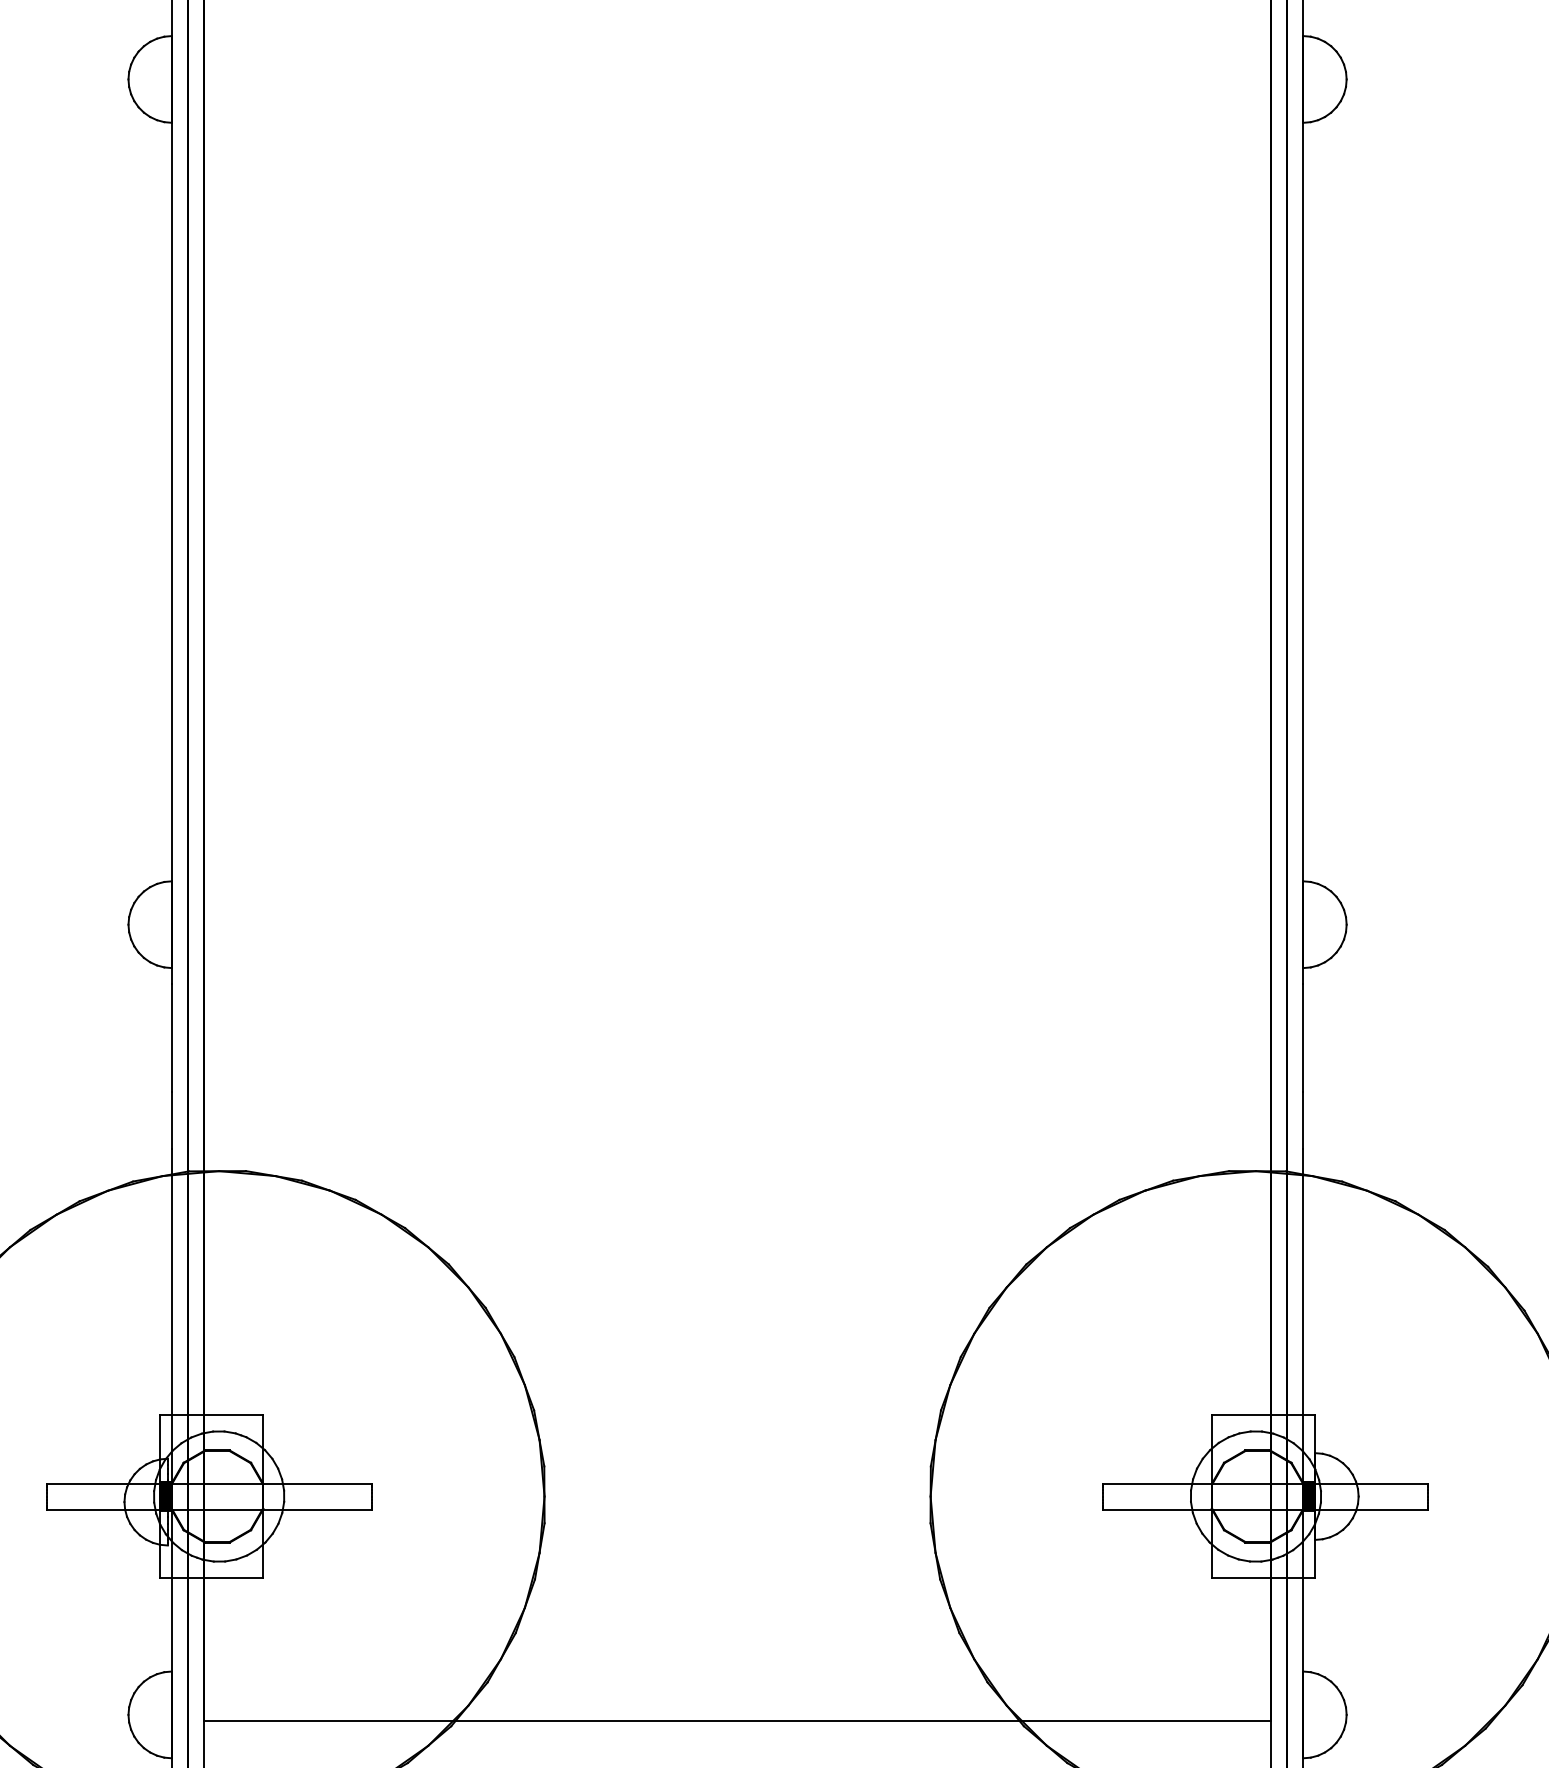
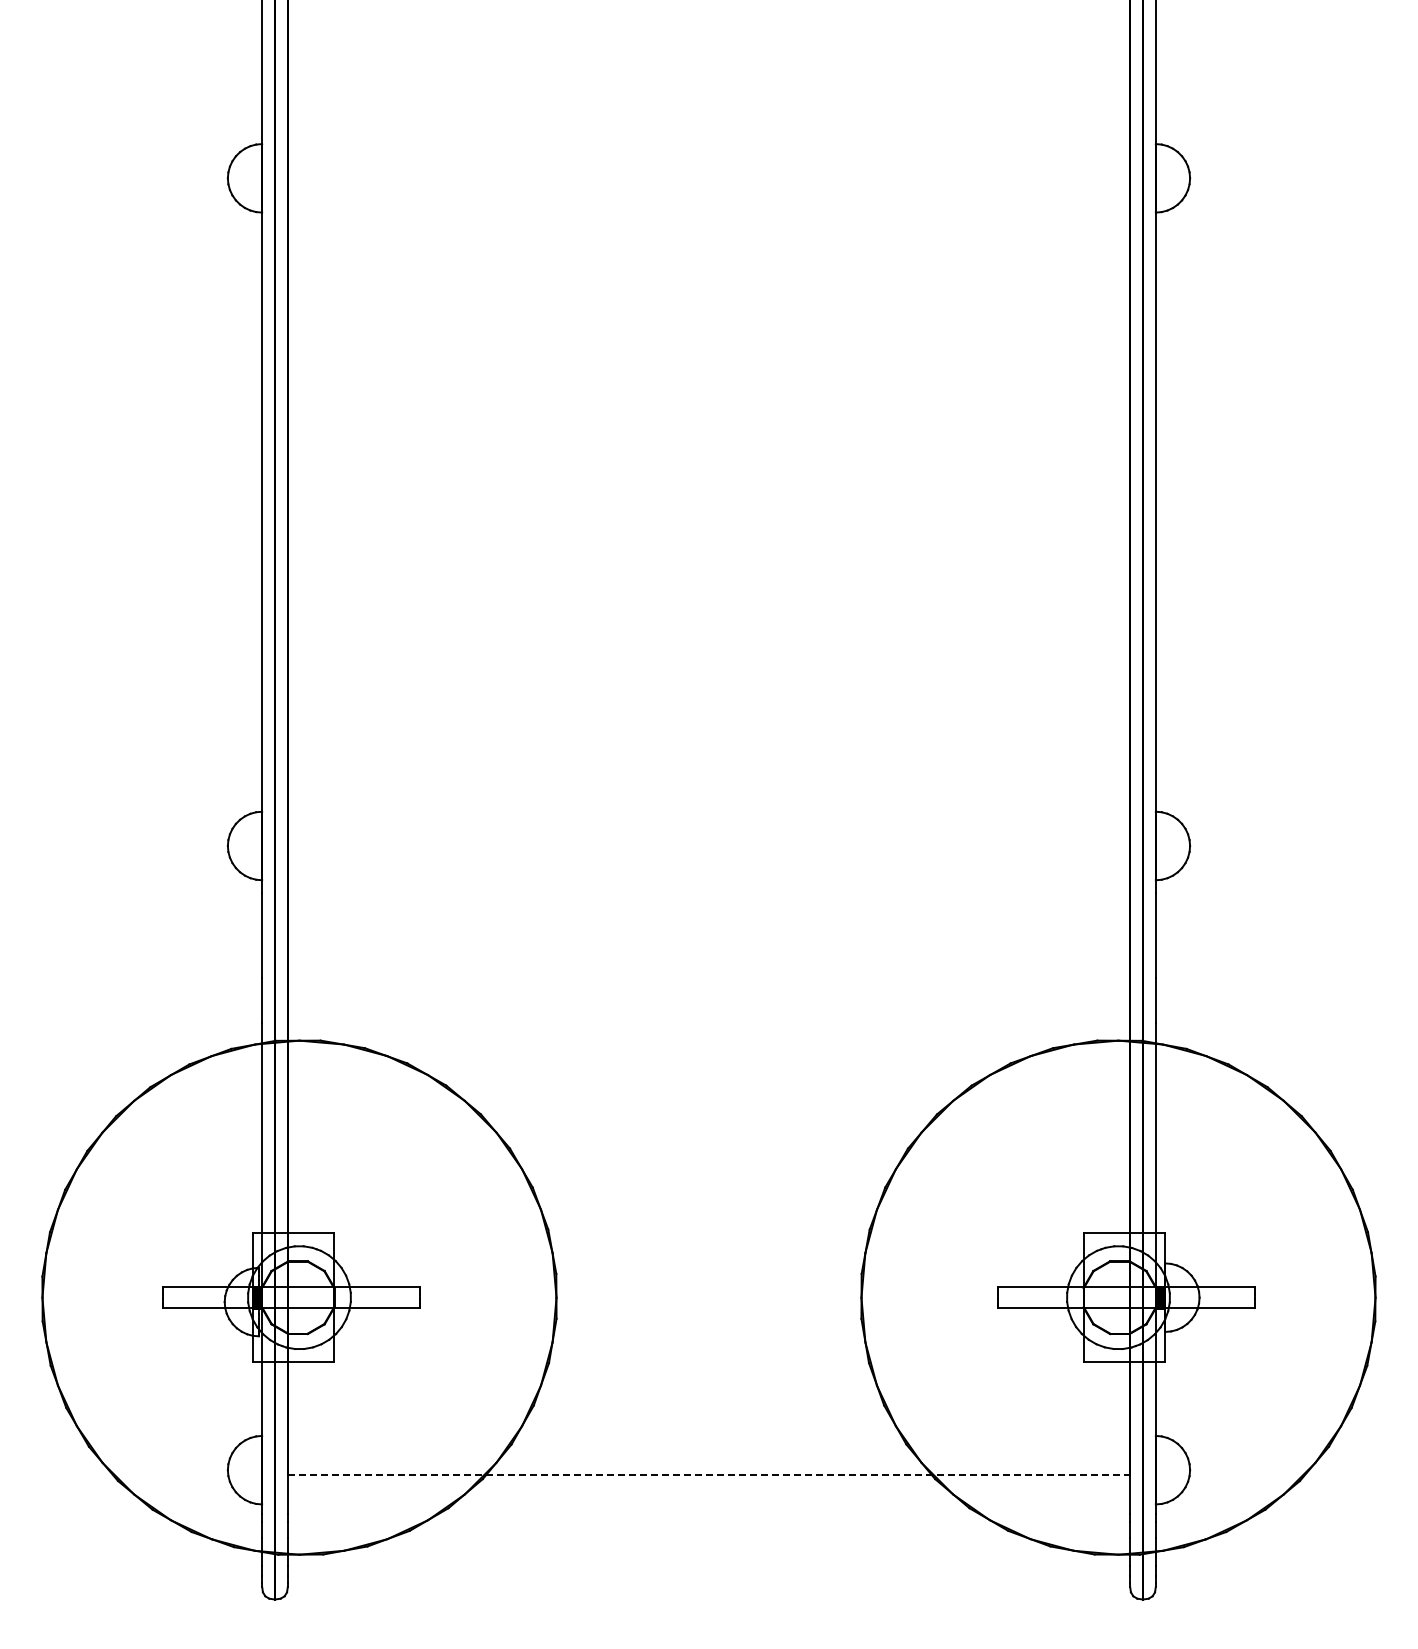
line: (738, 1721) -> (709, 1475), solid -> dashed

